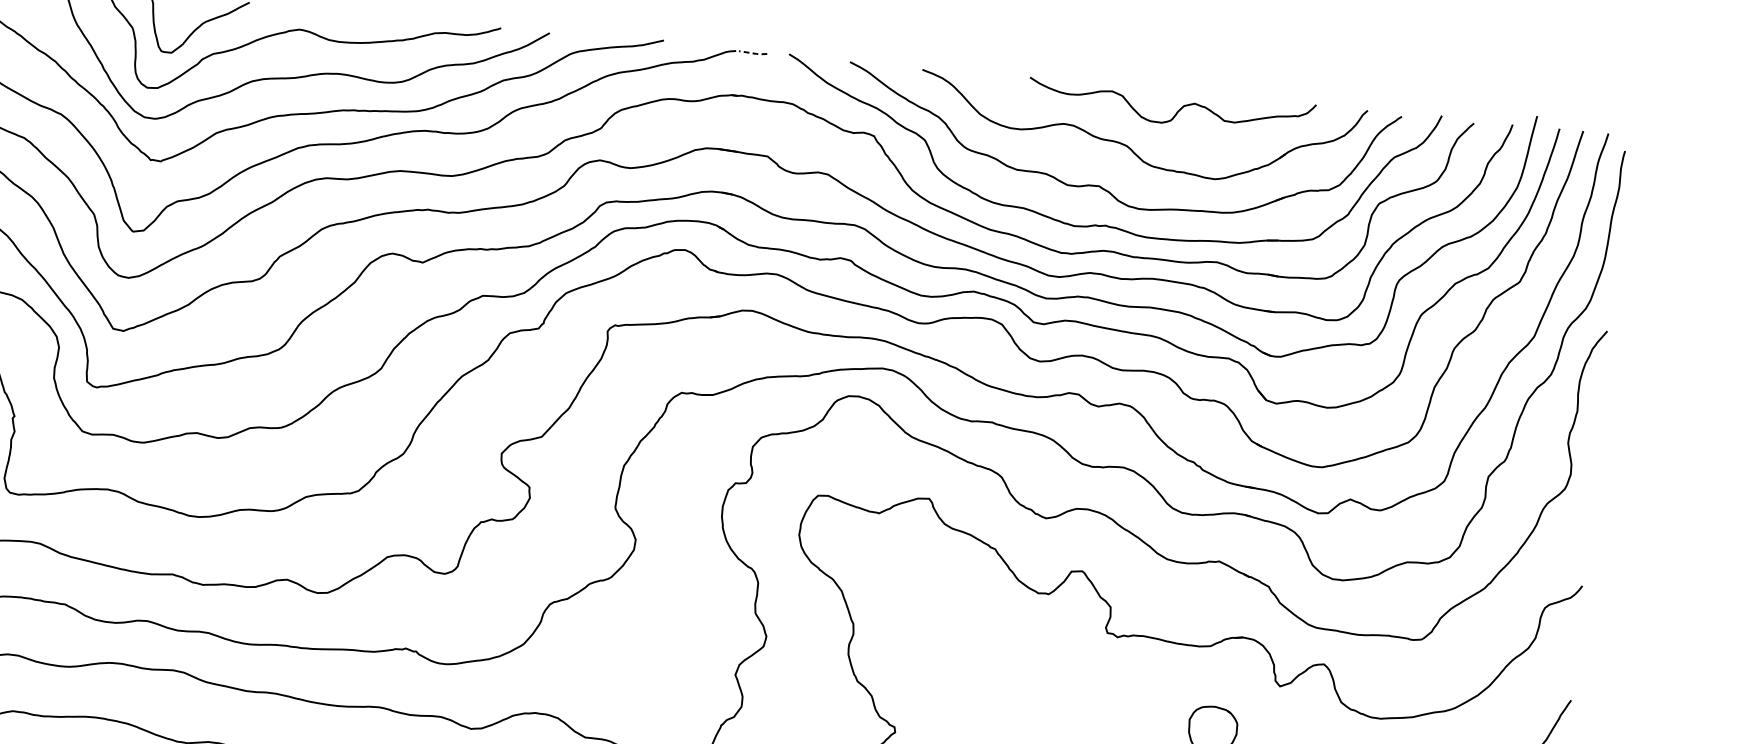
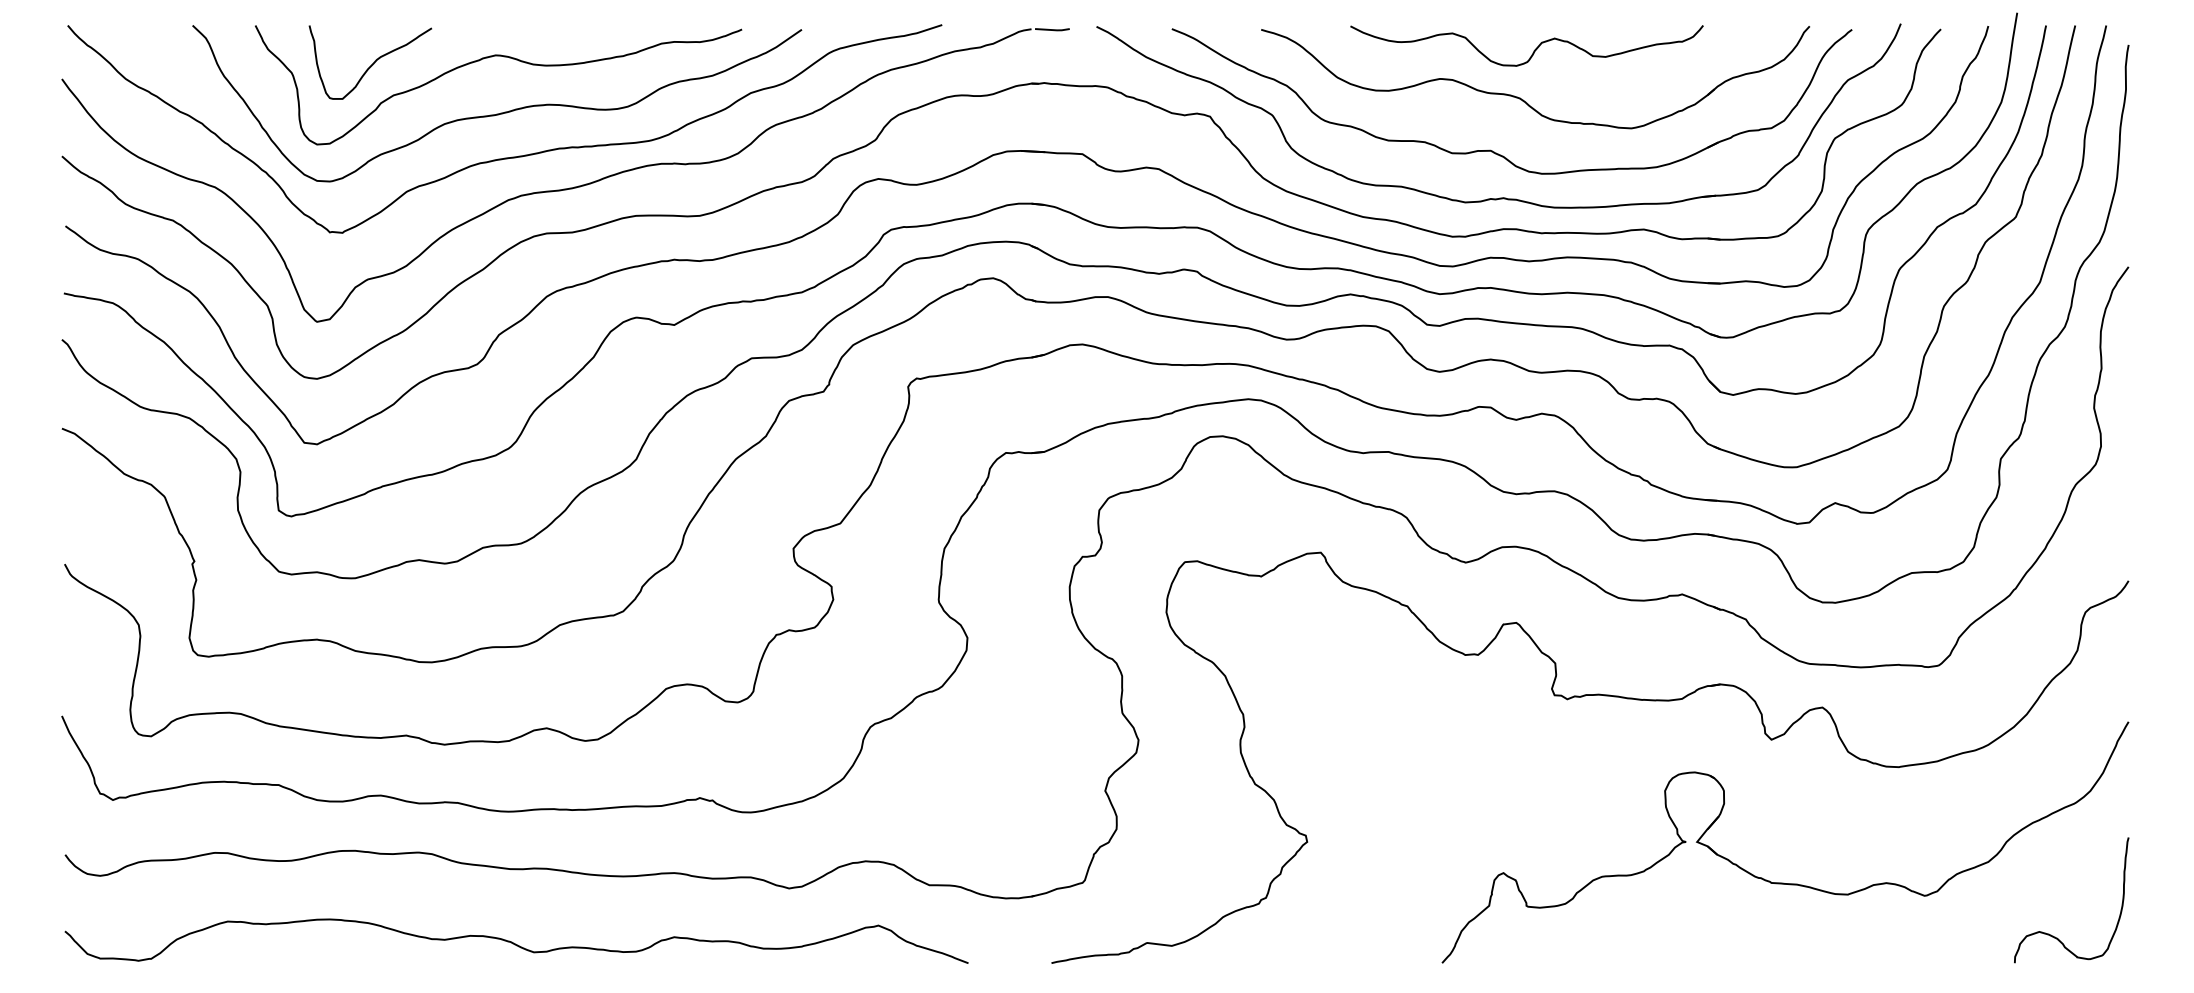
line: (753, 53) -> (1053, 30), dashed -> solid
curve: (1176, 111) -> (1533, 50), moved

